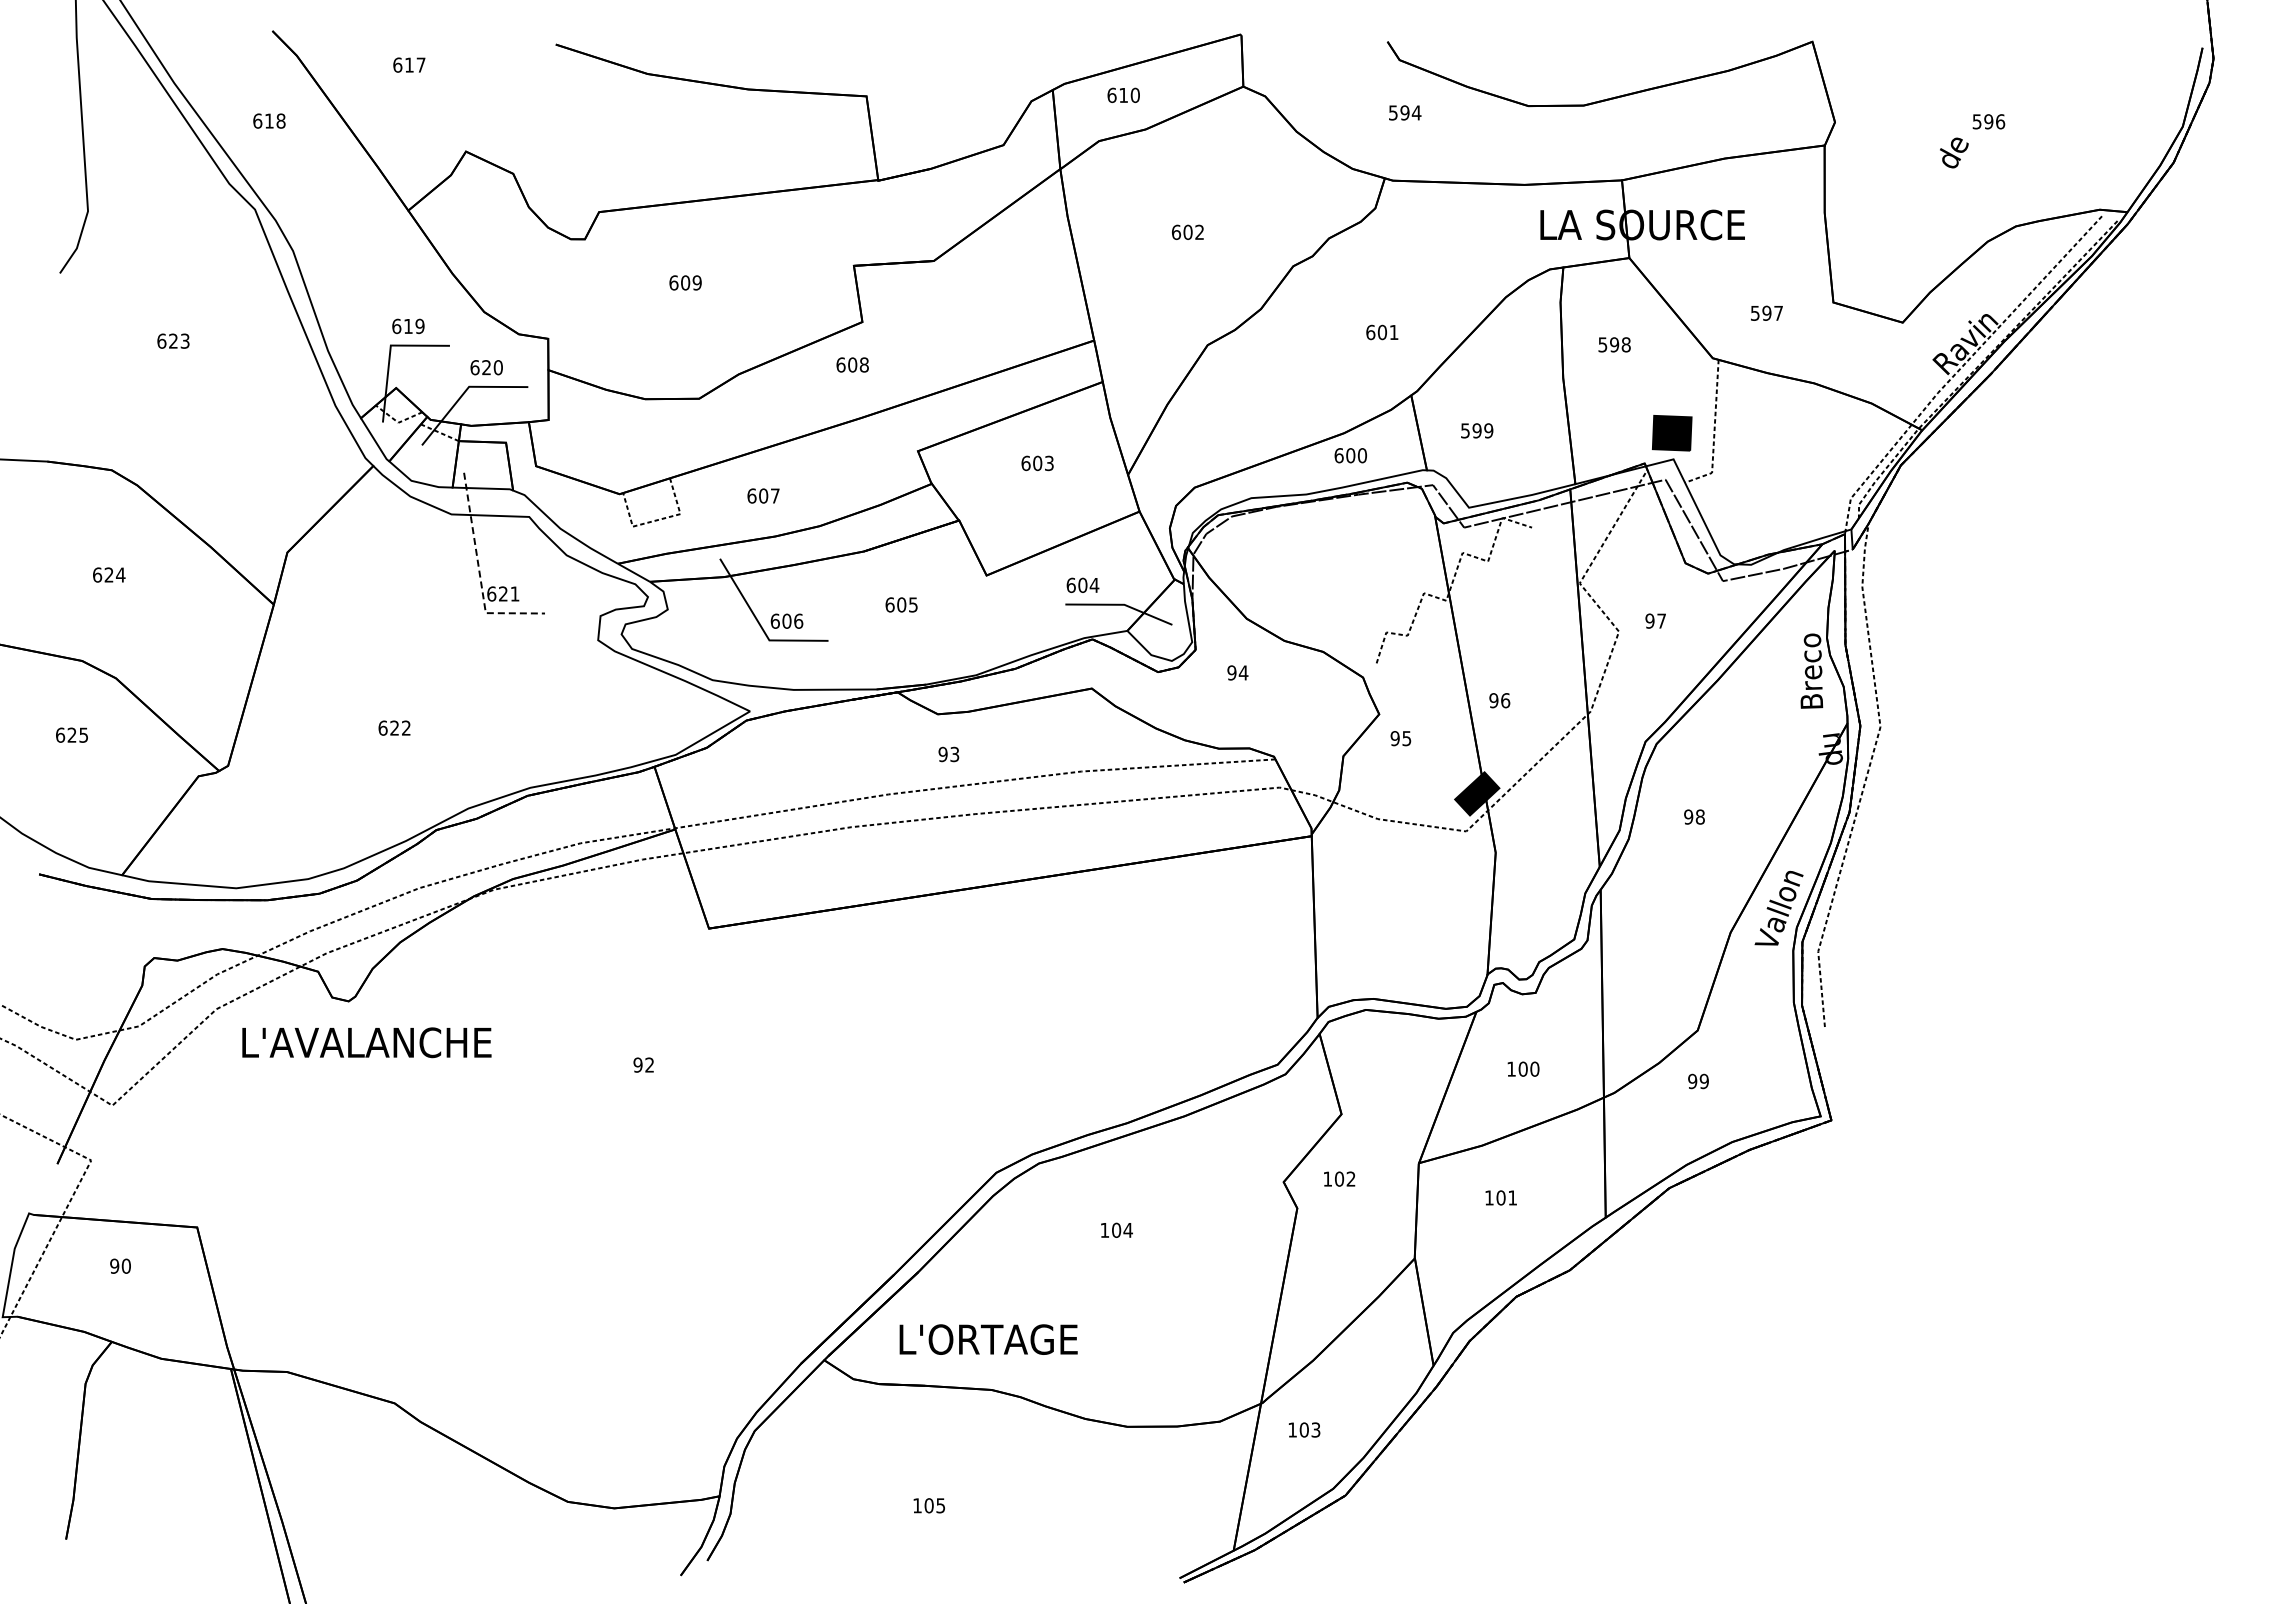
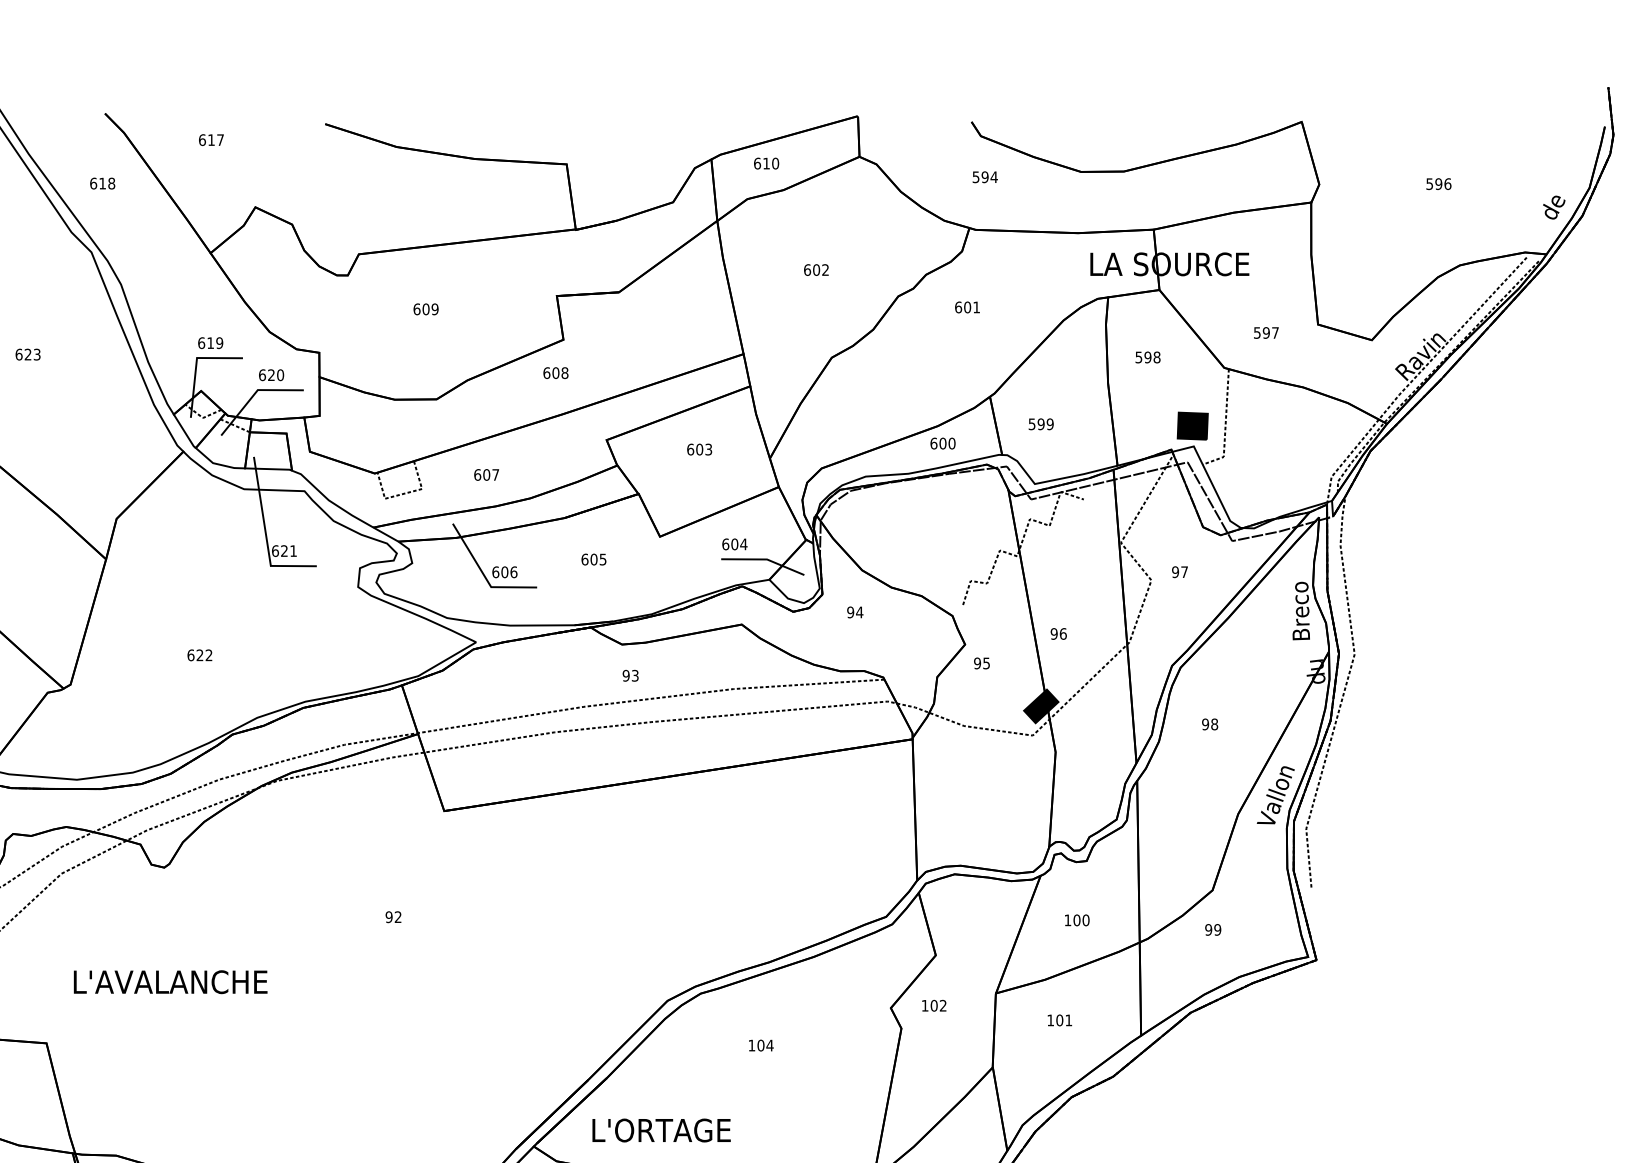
text: (1954, 152) -> (1554, 207), moved
text: (1382, 332) -> (967, 307), moved
line: (479, 572) -> (265, 534), dashed -> solid
text: (366, 1042) -> (170, 981), moved

